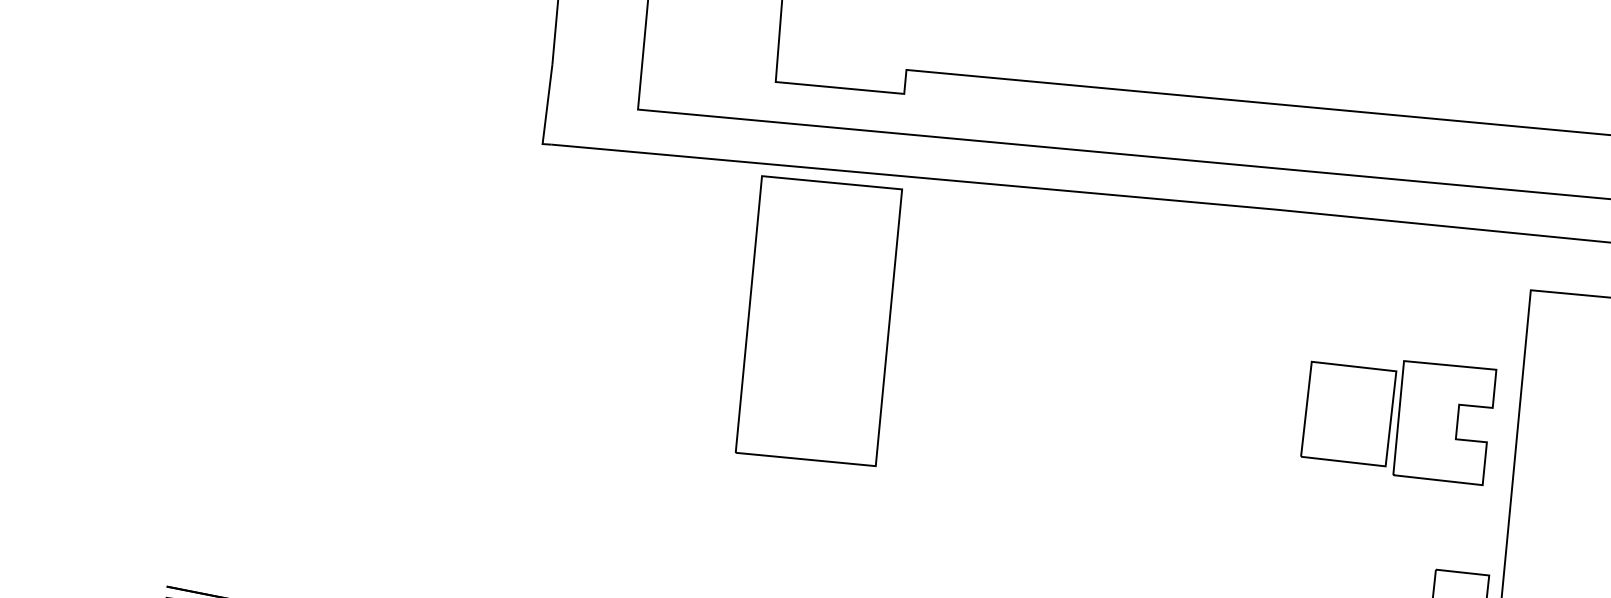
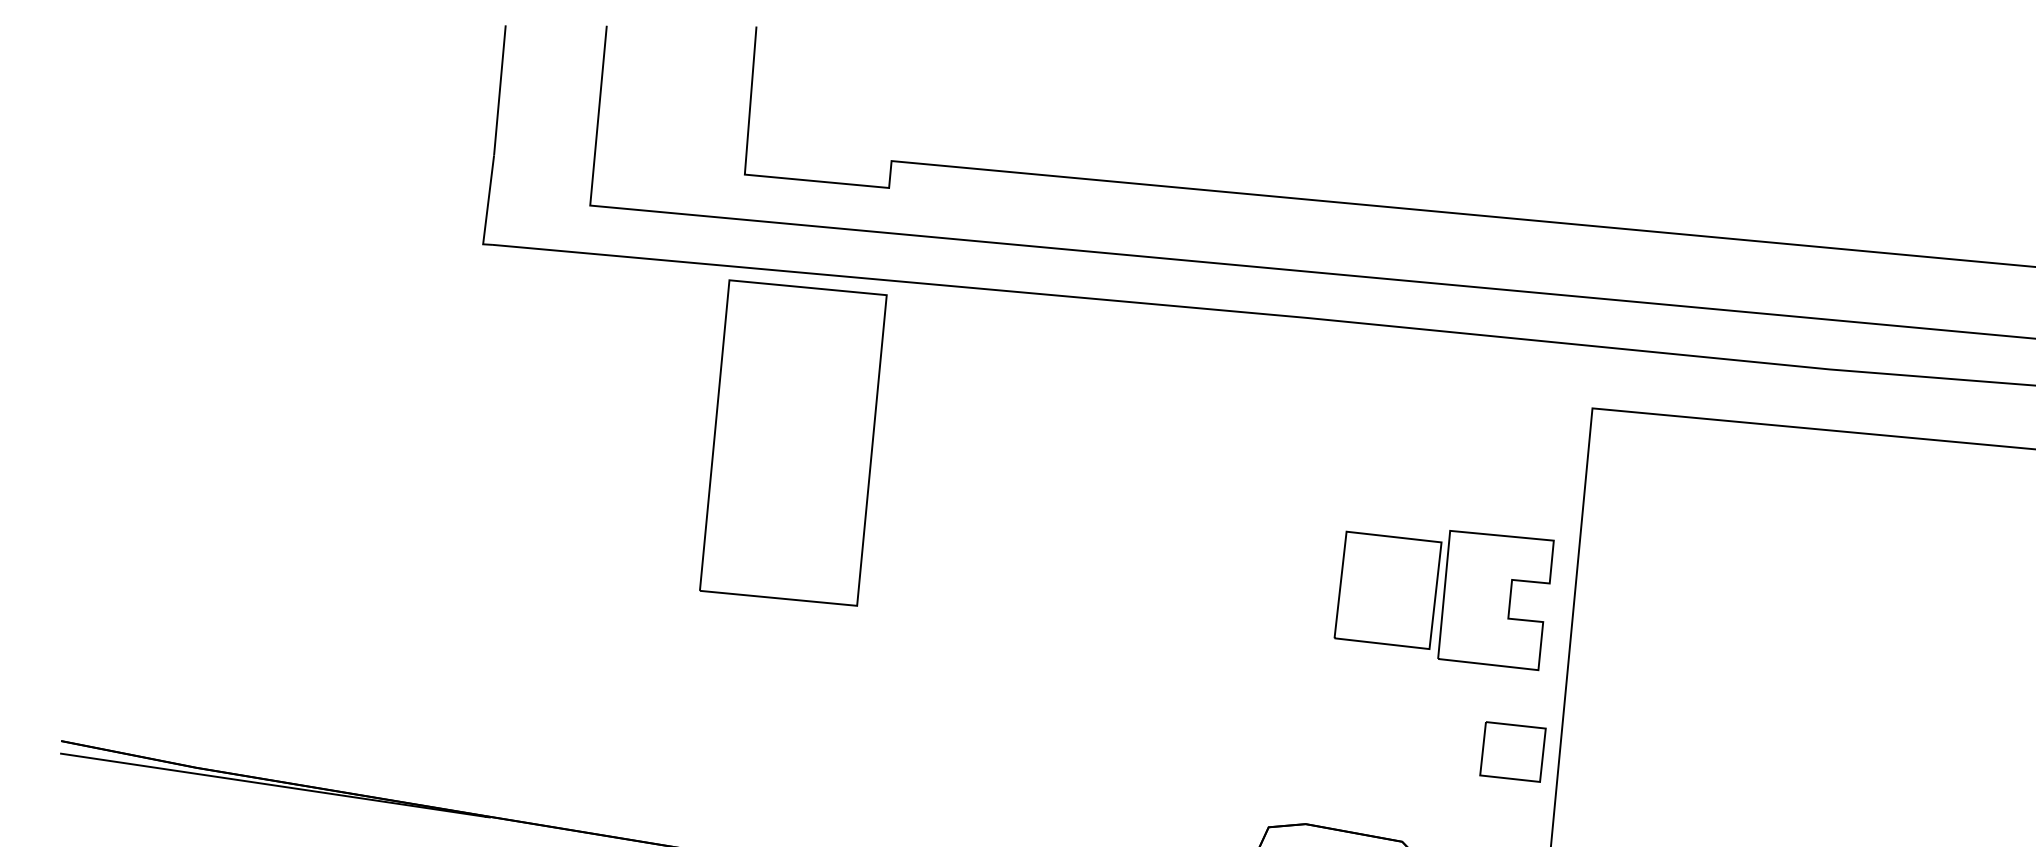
part: (1398, 423) -> (1443, 600), moved

